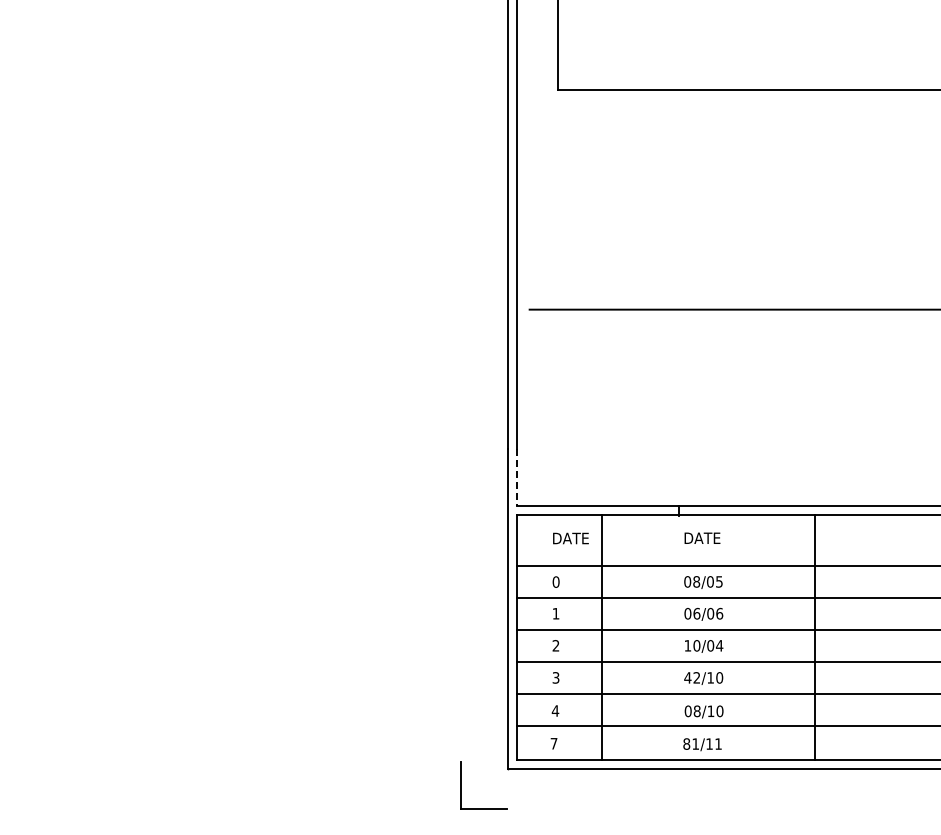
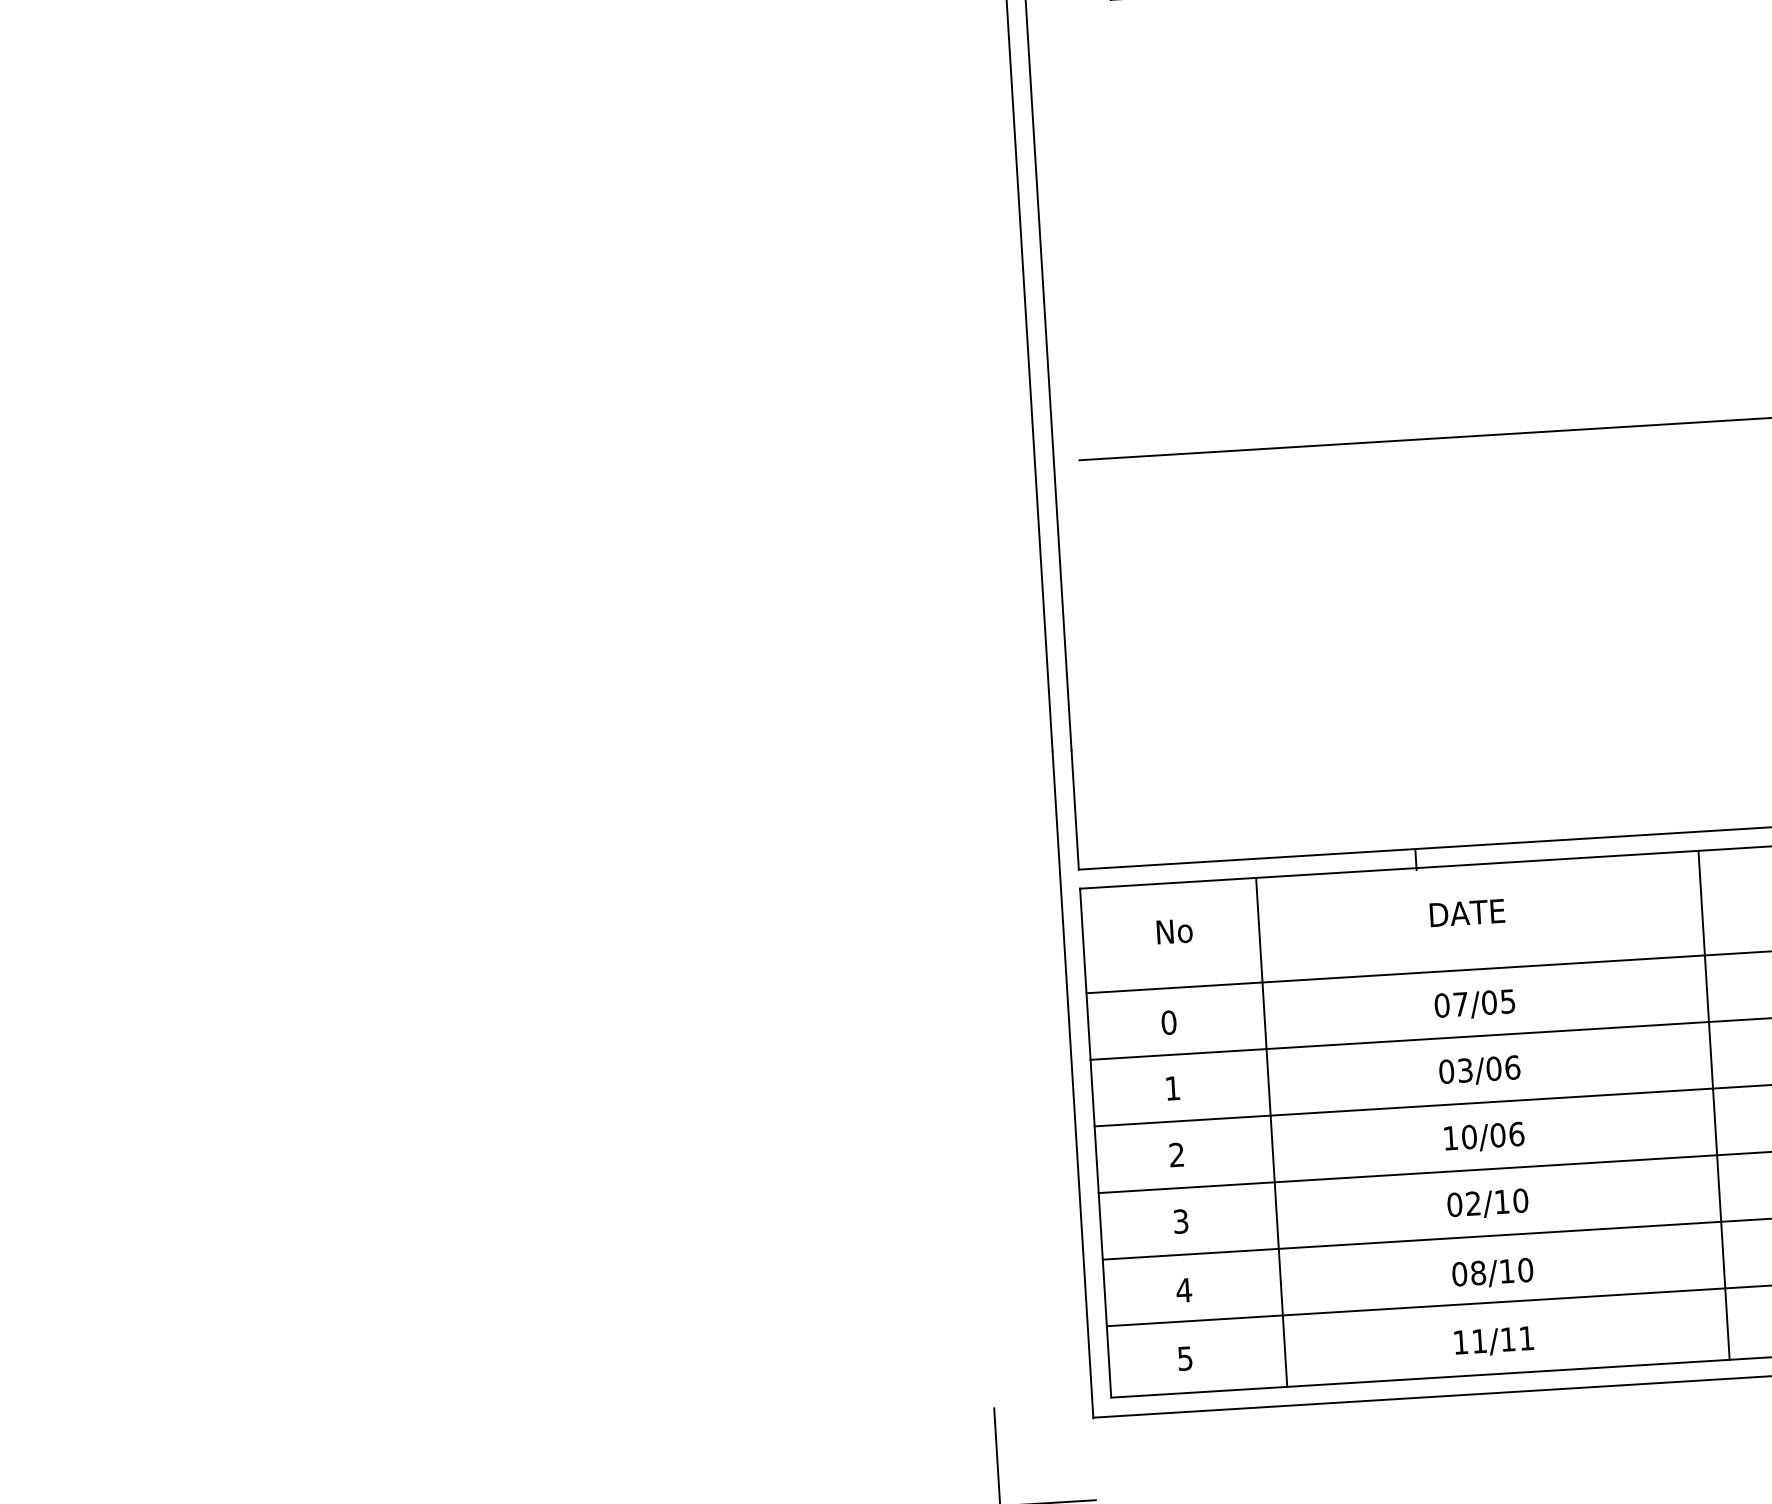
line: (517, 477) -> (1075, 810), dashed -> solid
text: (571, 538) -> (1195, 930), DATE -> No
text: (696, 581) -> (1460, 1003), 08/05 -> 07/05
text: (696, 613) -> (1464, 1070), 06/06 -> 03/06
text: (719, 645) -> (1516, 1133), 10/04 -> 10/06
text: (687, 677) -> (1453, 1204), 42/10 -> 02/10
text: (553, 743) -> (1184, 1358), 7 -> 5
text: (686, 743) -> (1460, 1341), 81/11 -> 11/11

